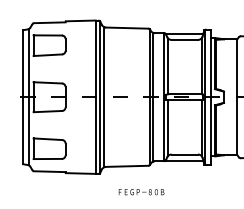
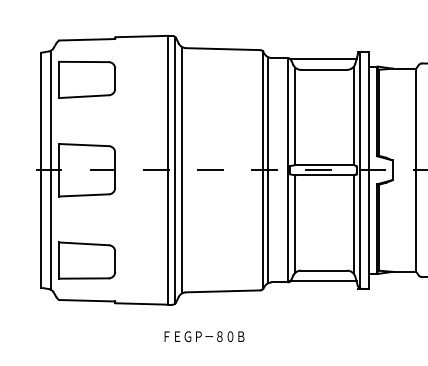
text: (141, 192) -> (204, 337), moved

